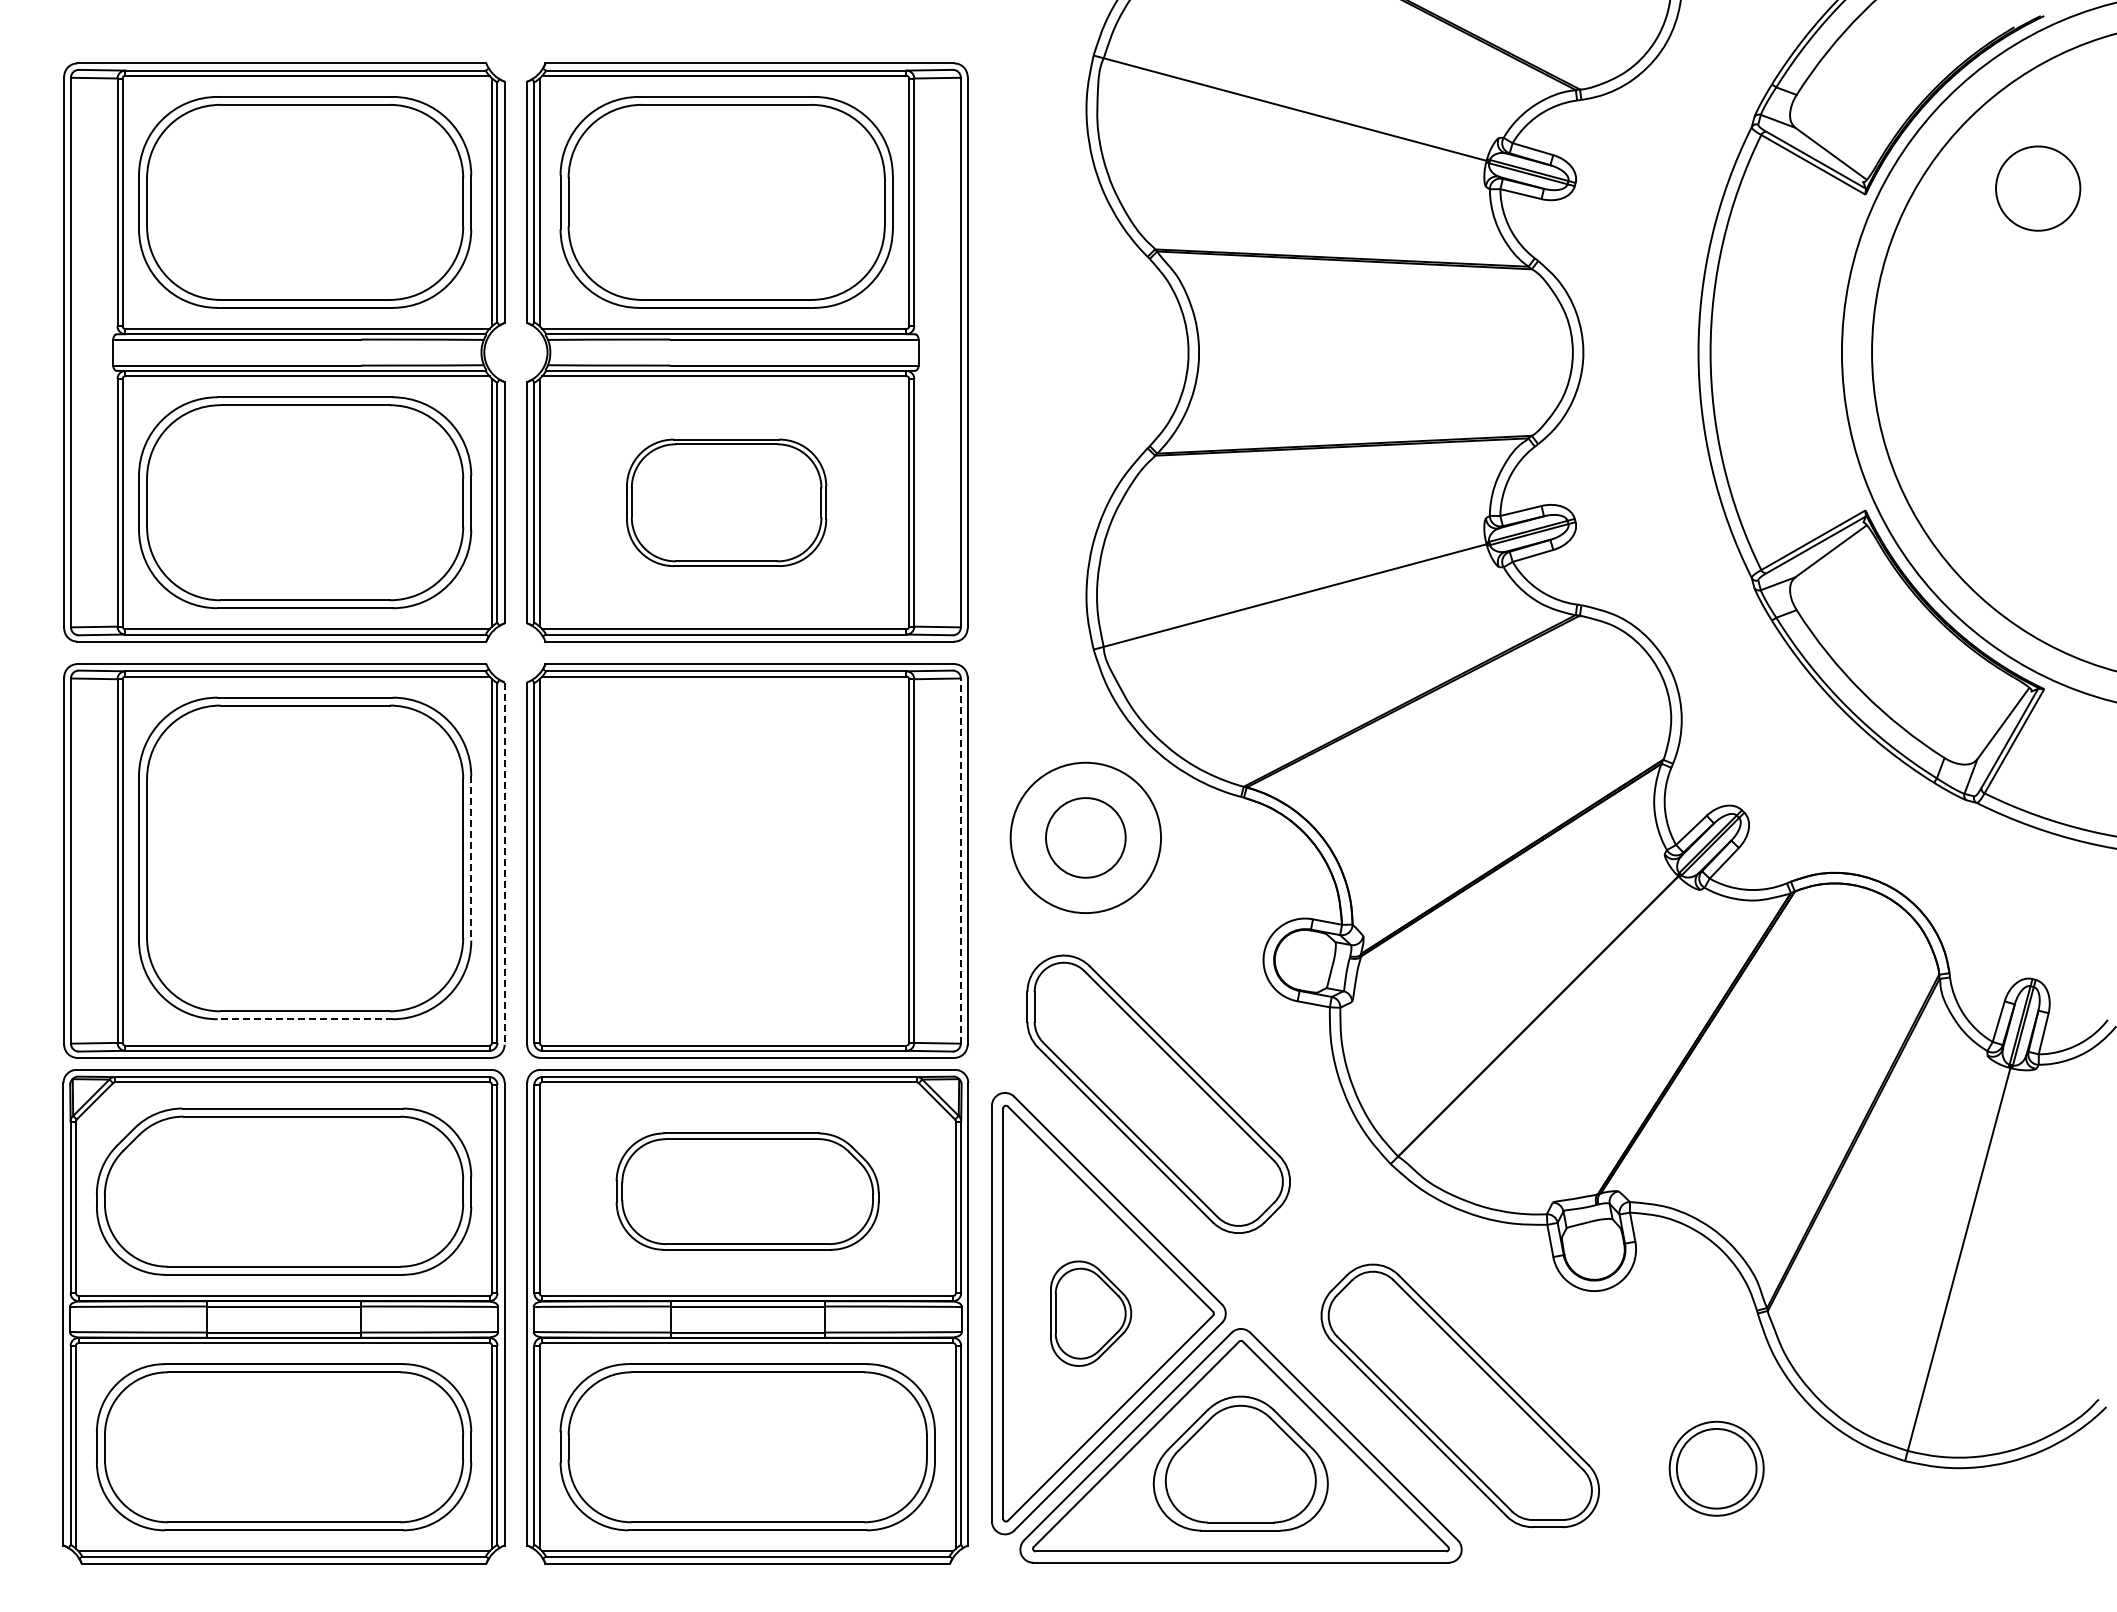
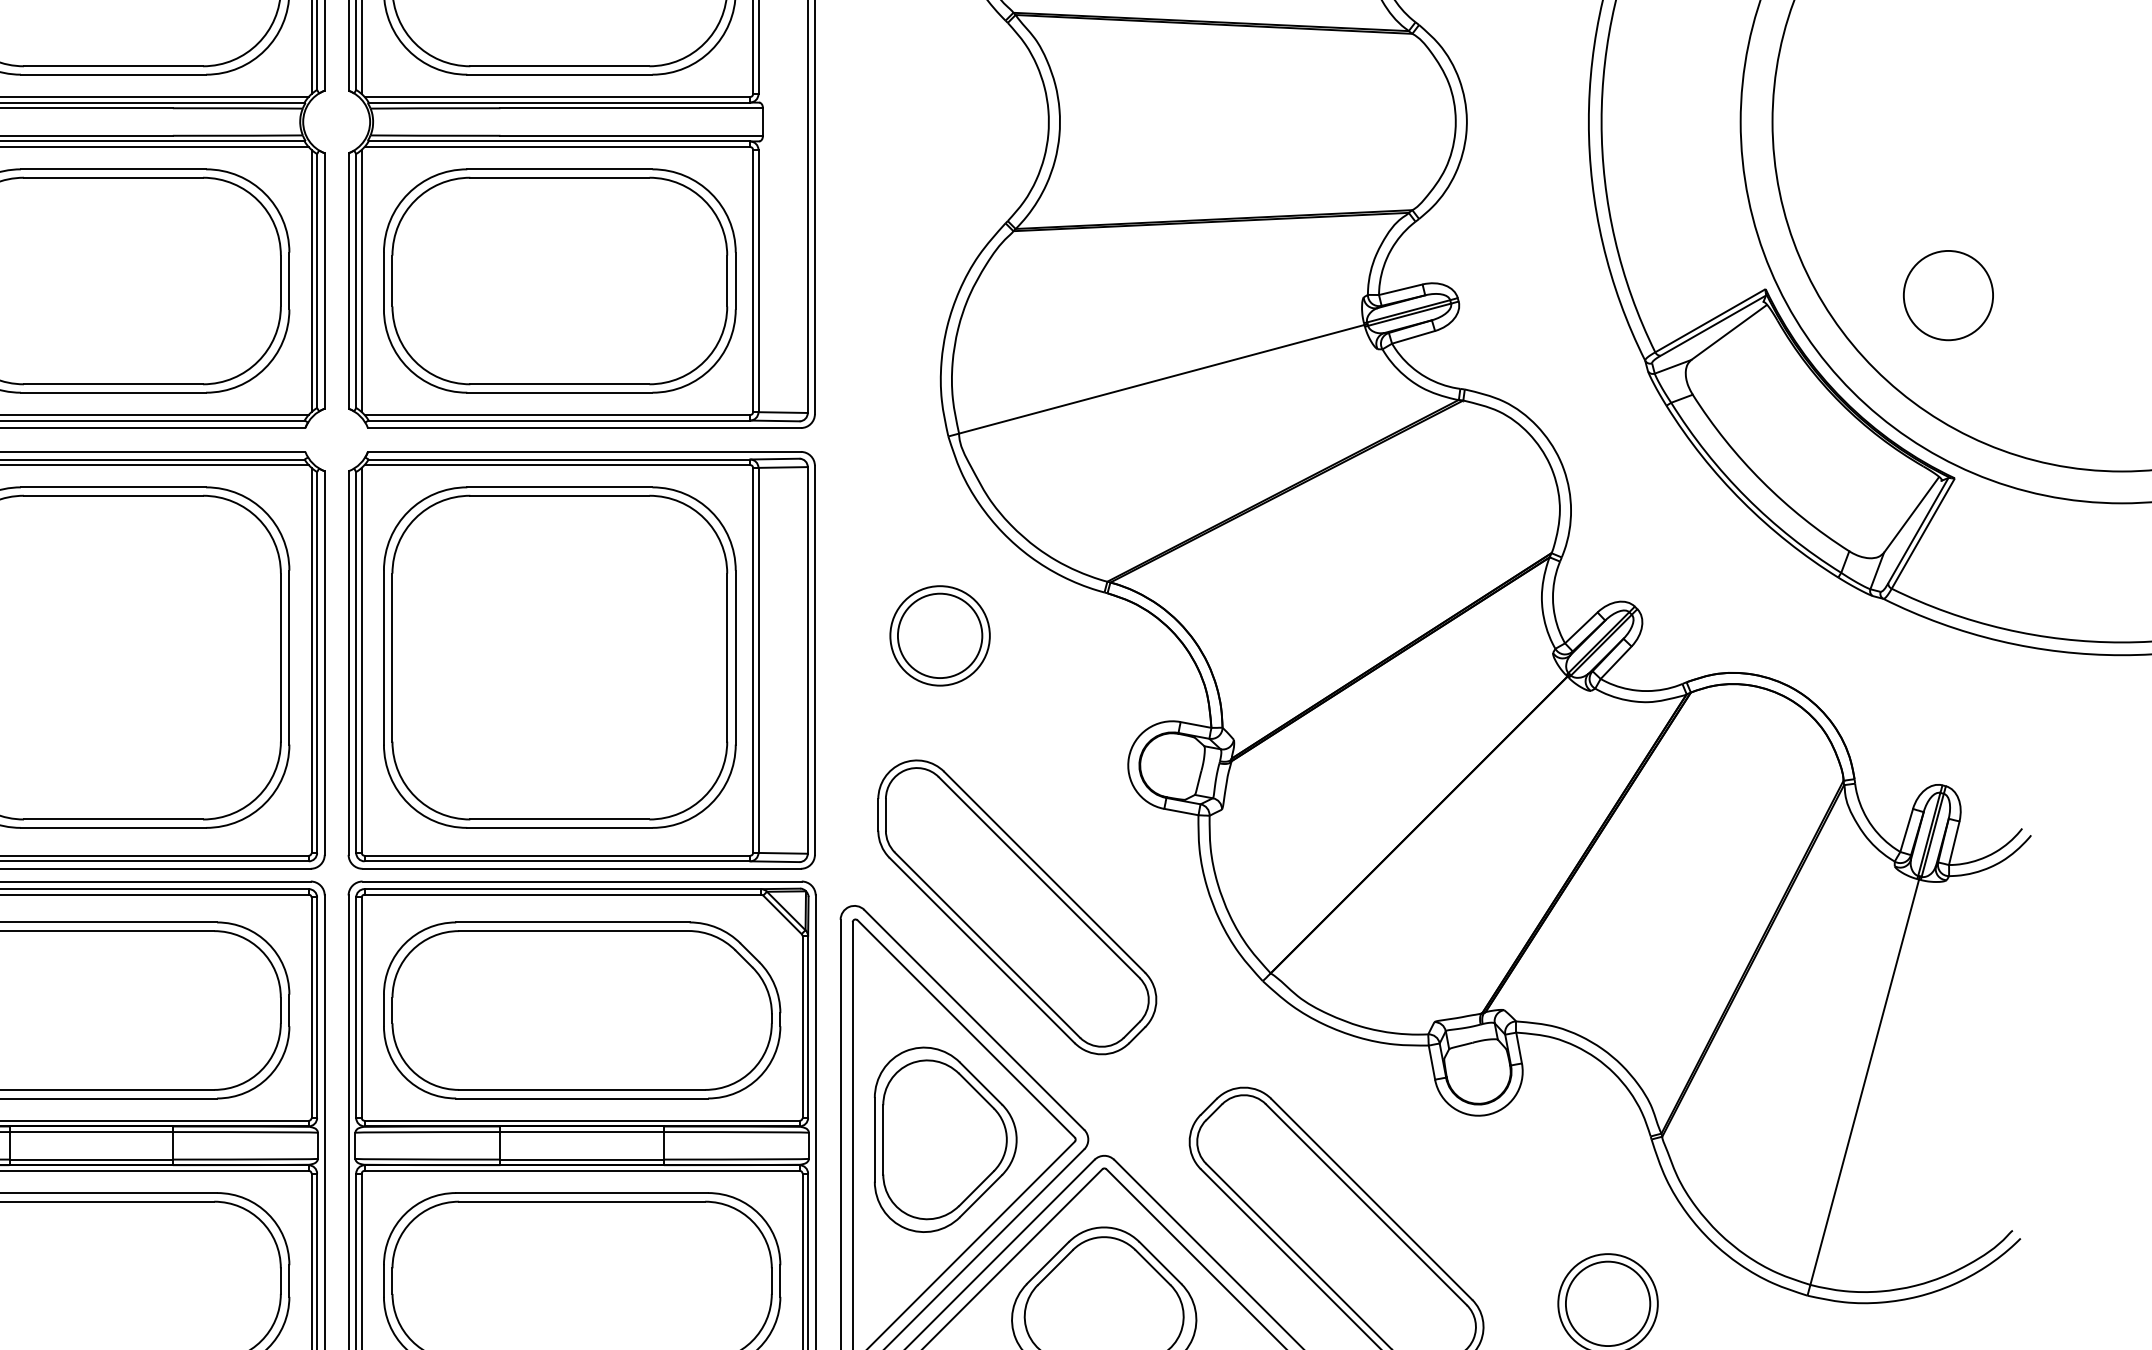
part: (726, 502) -> (559, 280), size x1.67
circle: (2038, 516) -> (1948, 295), added
circle: (1085, 837) -> (939, 635), size x0.62
line: (471, 858) -> (289, 657), dashed -> solid
part: (726, 858) -> (559, 657), added
line: (960, 861) -> (807, 660), dashed -> solid
line: (504, 864) -> (324, 664), dashed -> solid
line: (304, 1019) -> (112, 828), dashed -> solid
part: (747, 1191) -> (581, 1010), size x1.43
part: (1090, 1313) -> (945, 1139), size x1.67

